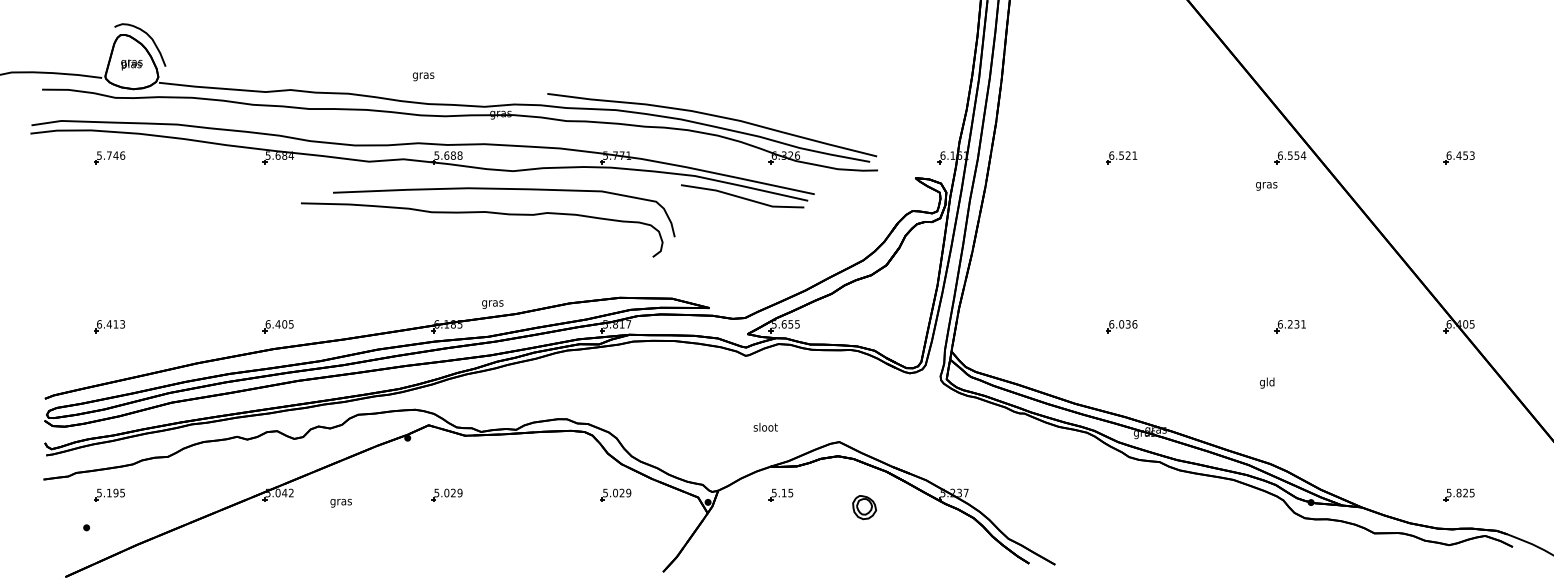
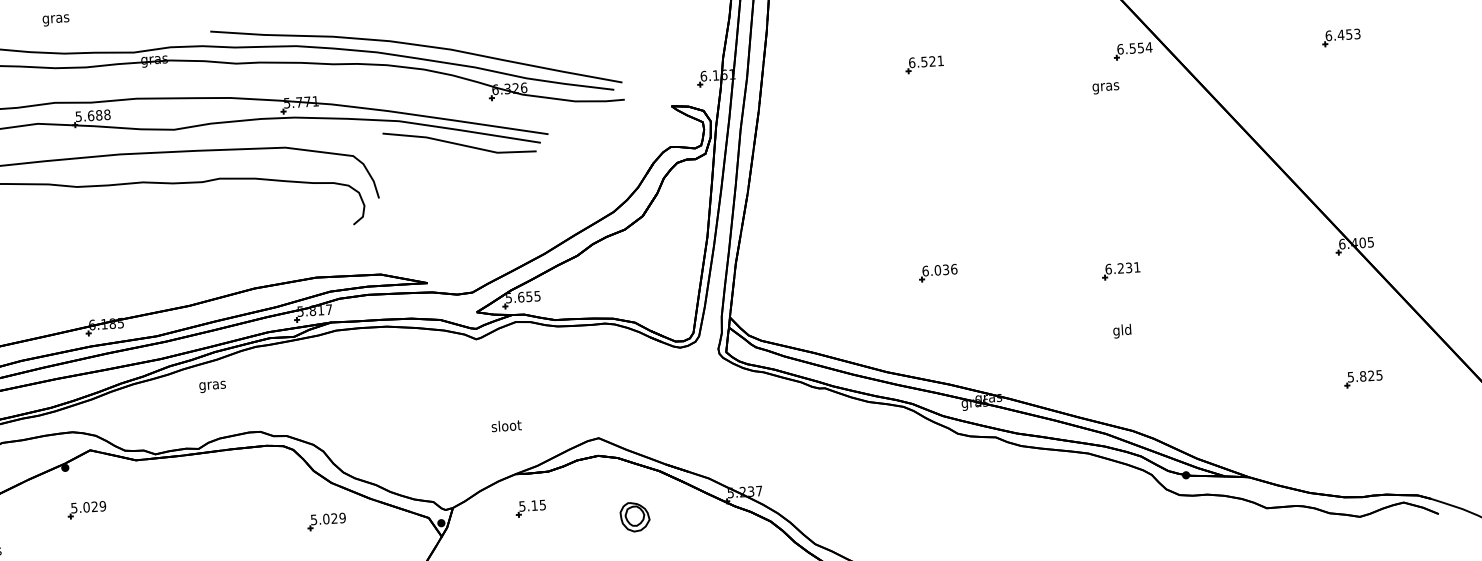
text: (492, 304) -> (212, 386), moved
part: (1289, 326) -> (1120, 271), moved
part: (446, 494) -> (86, 509), moved
part: (1458, 494) -> (1362, 378), moved

